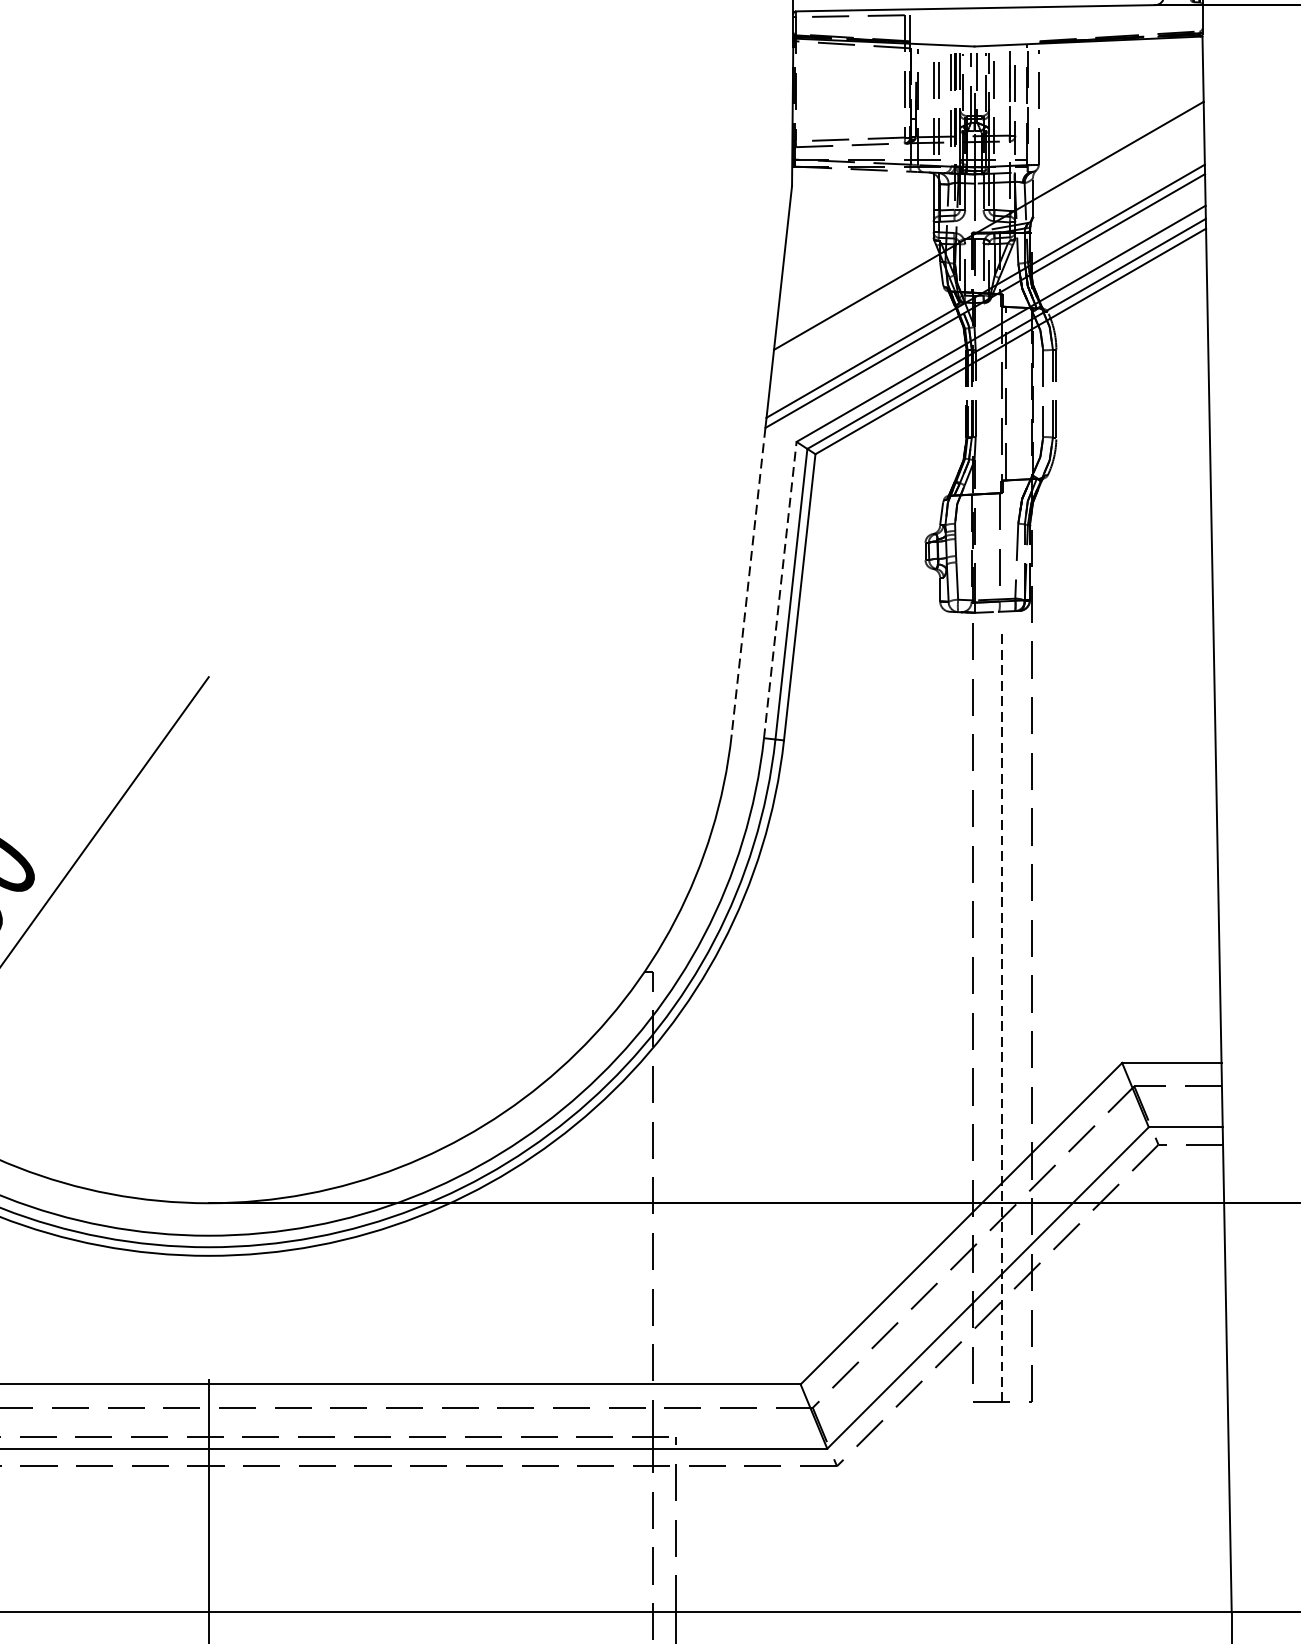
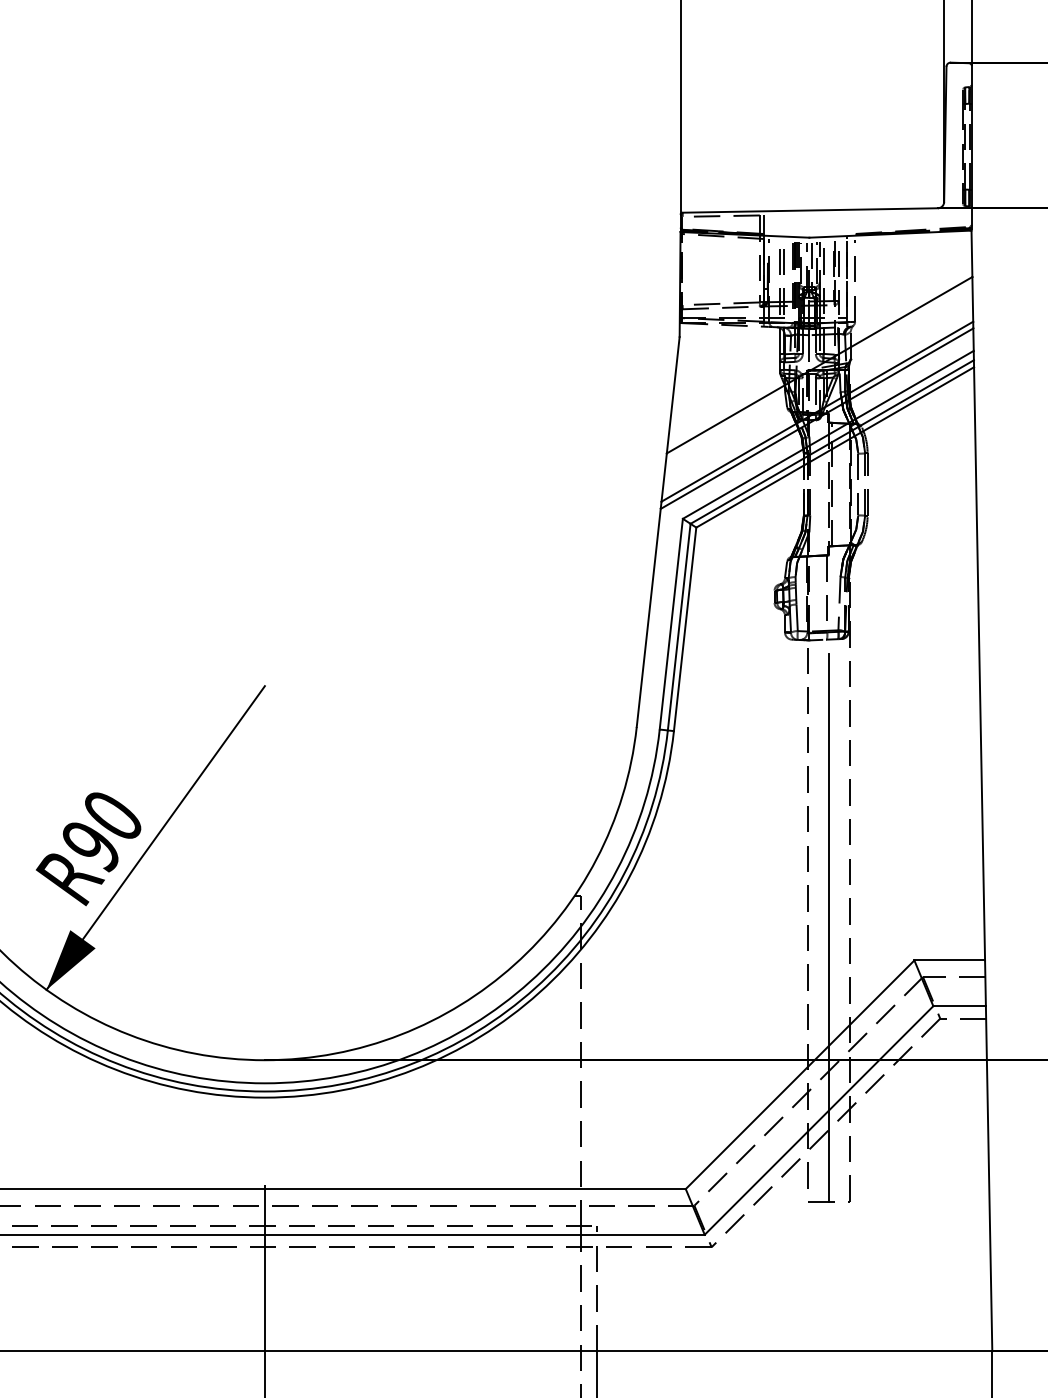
line: (748, 580) -> (648, 617), dashed -> solid
line: (780, 590) -> (671, 624), dashed -> solid
line: (1002, 1016) -> (829, 927), dashed -> solid

